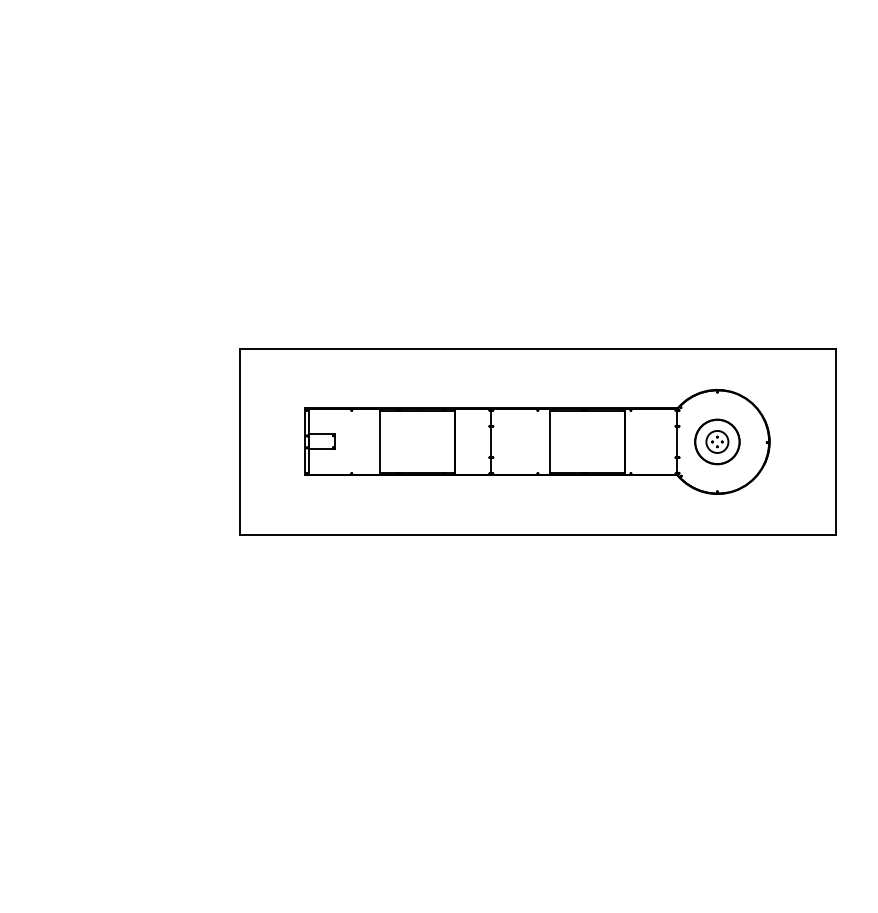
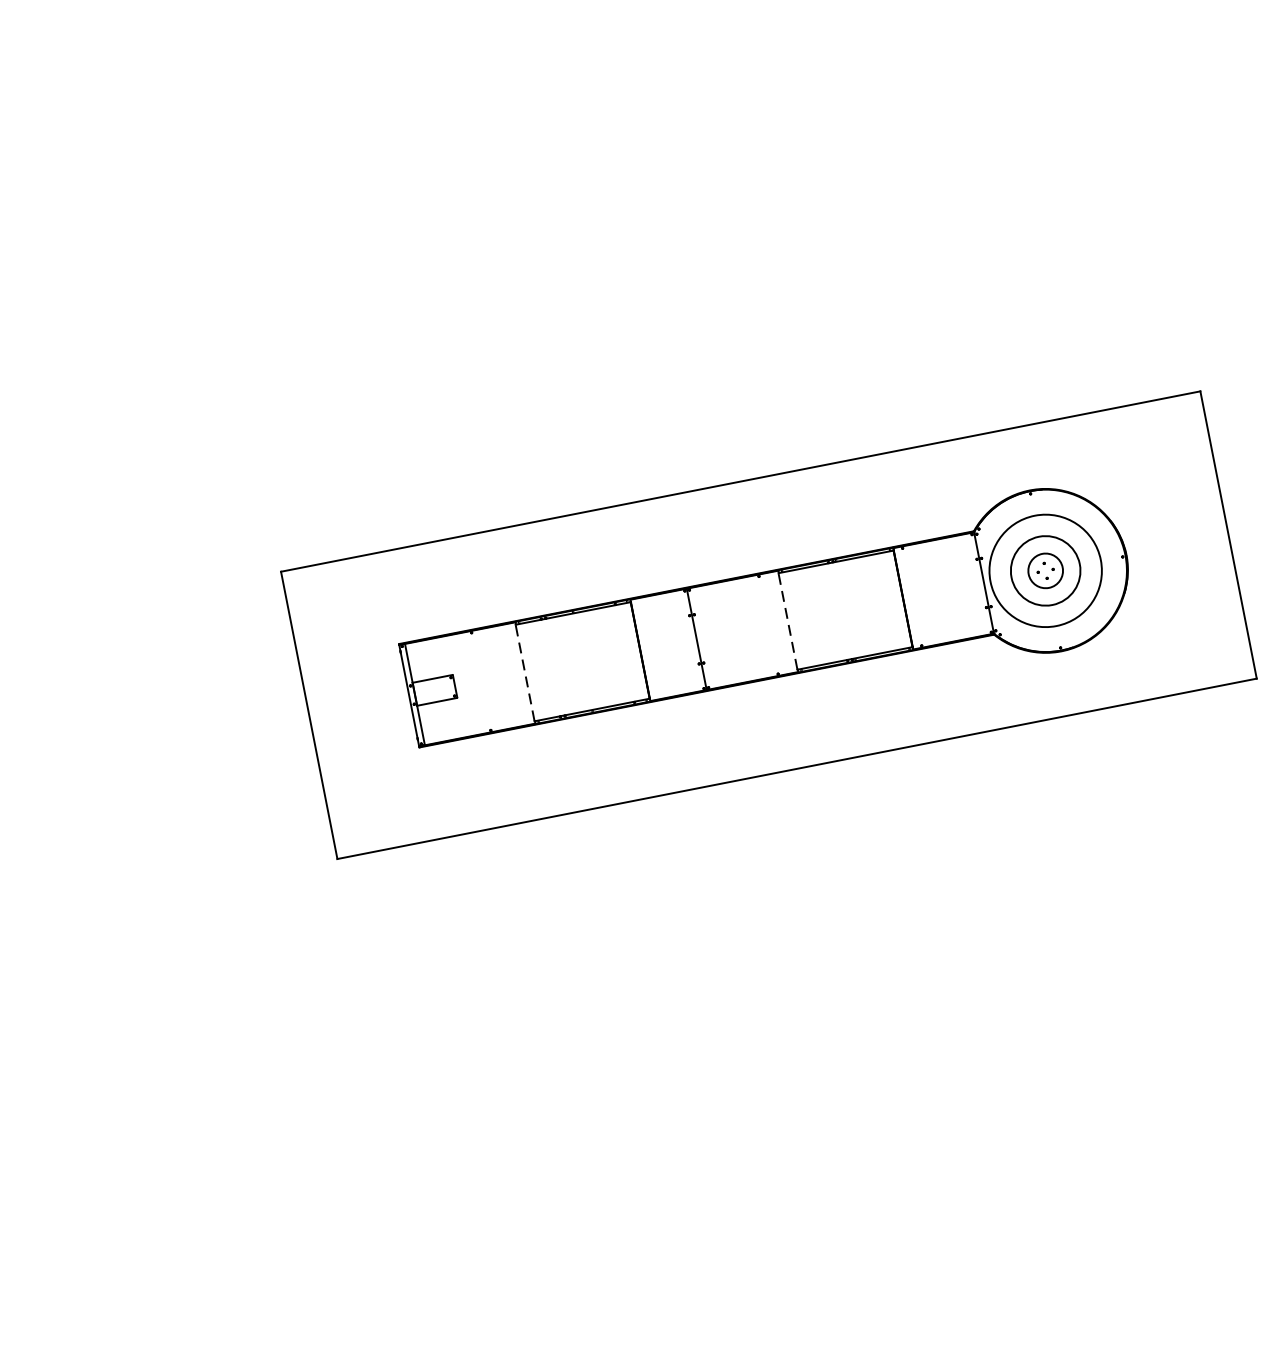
line: (380, 441) -> (525, 672), solid -> dashed
line: (550, 441) -> (787, 620), solid -> dashed
circle: (717, 441) -> (1045, 570), size x1.6

